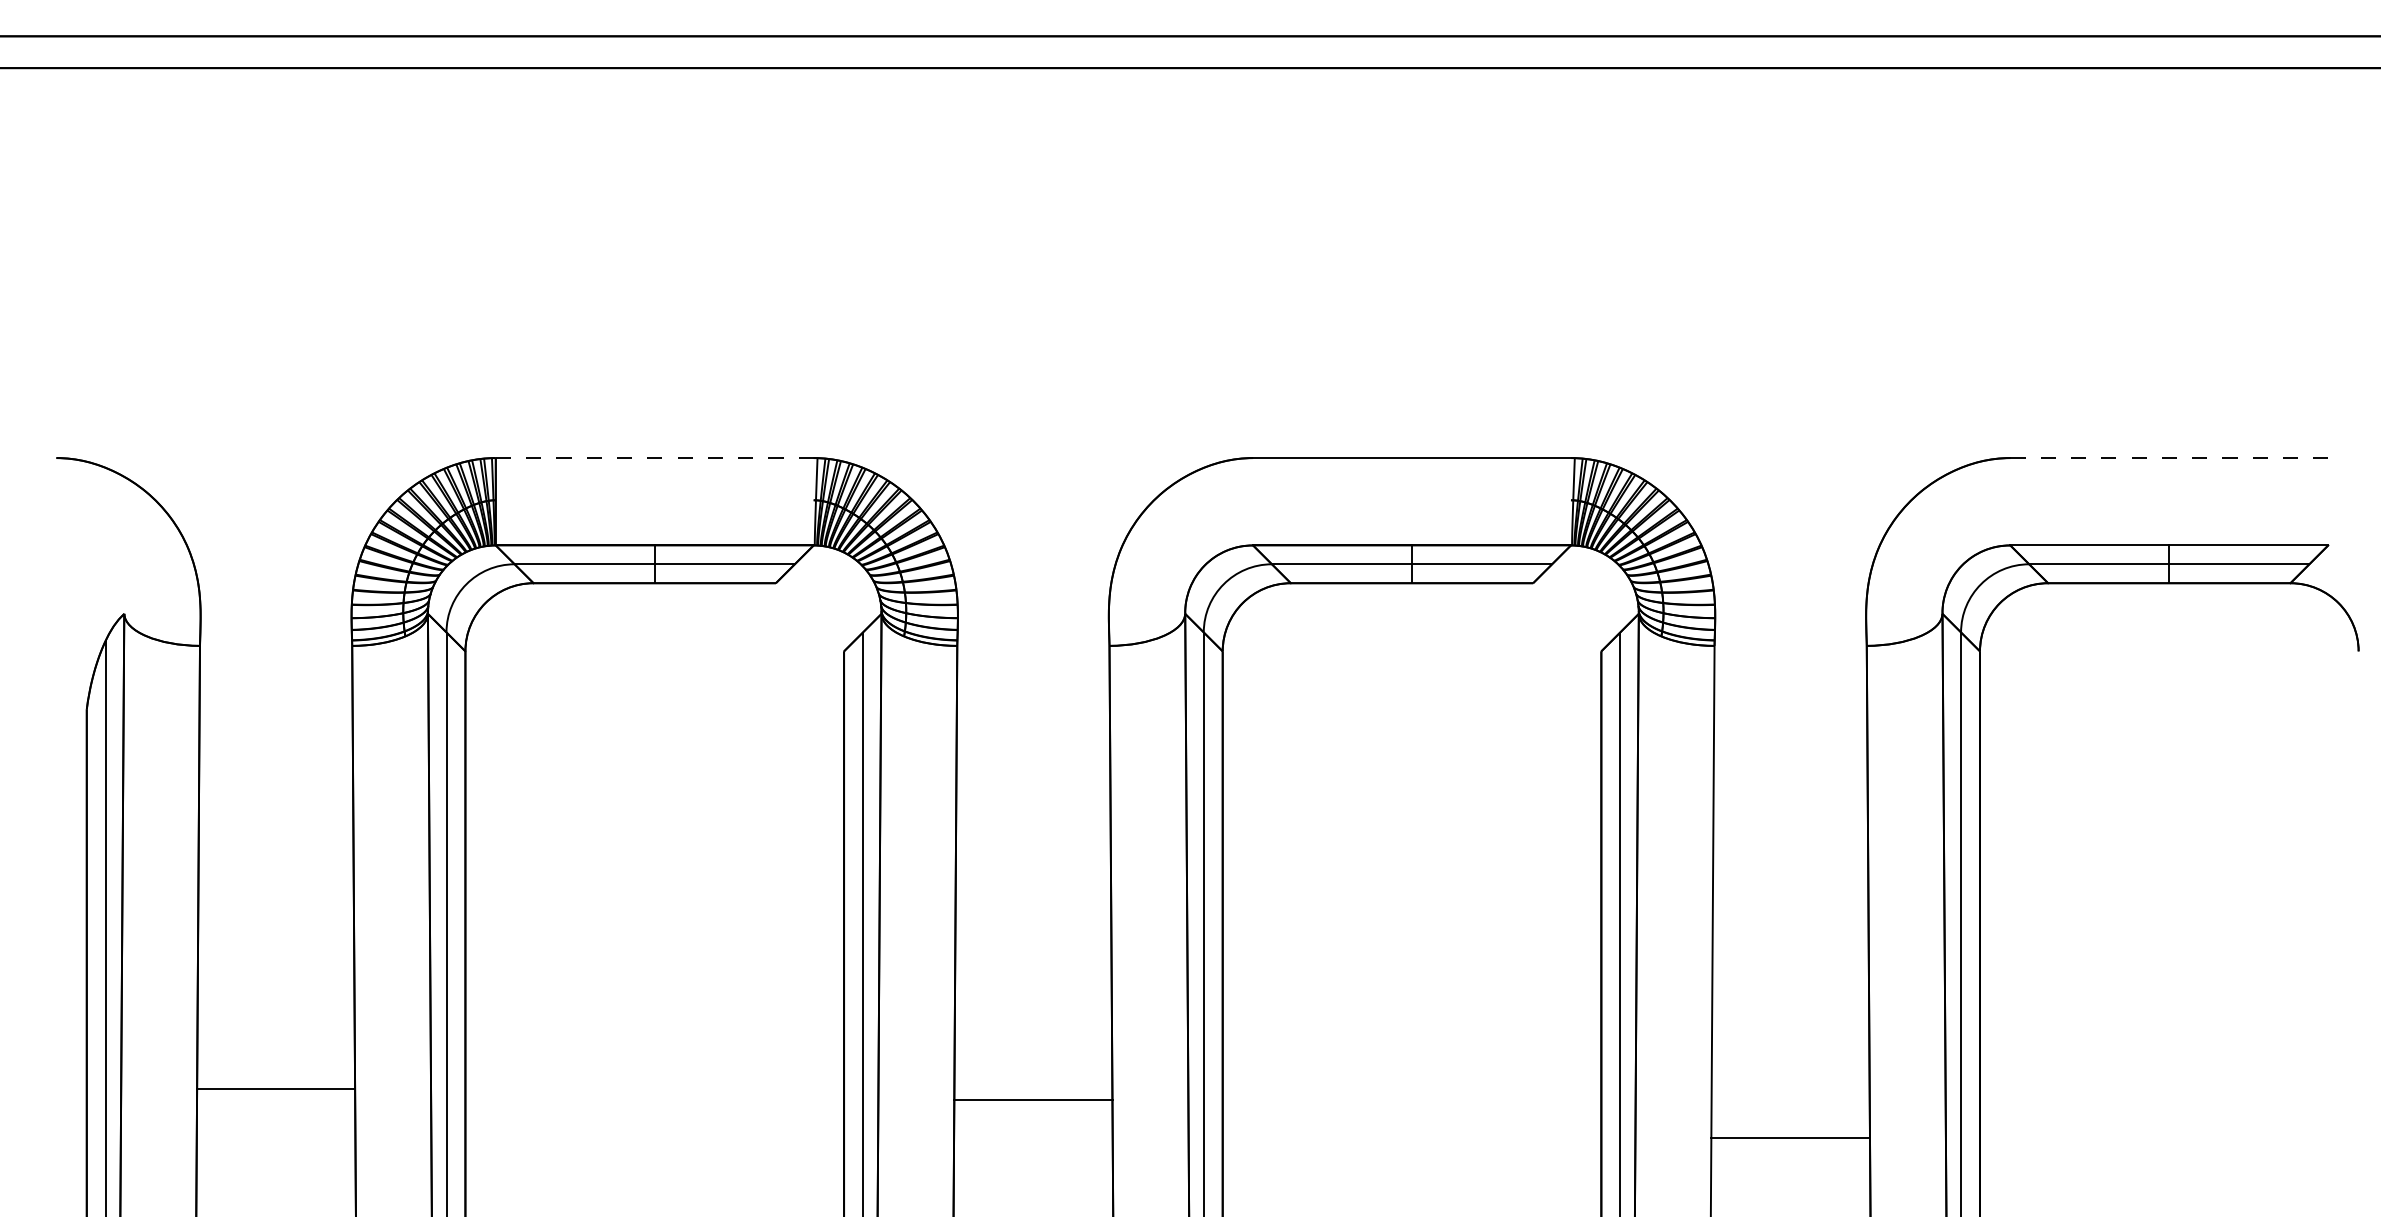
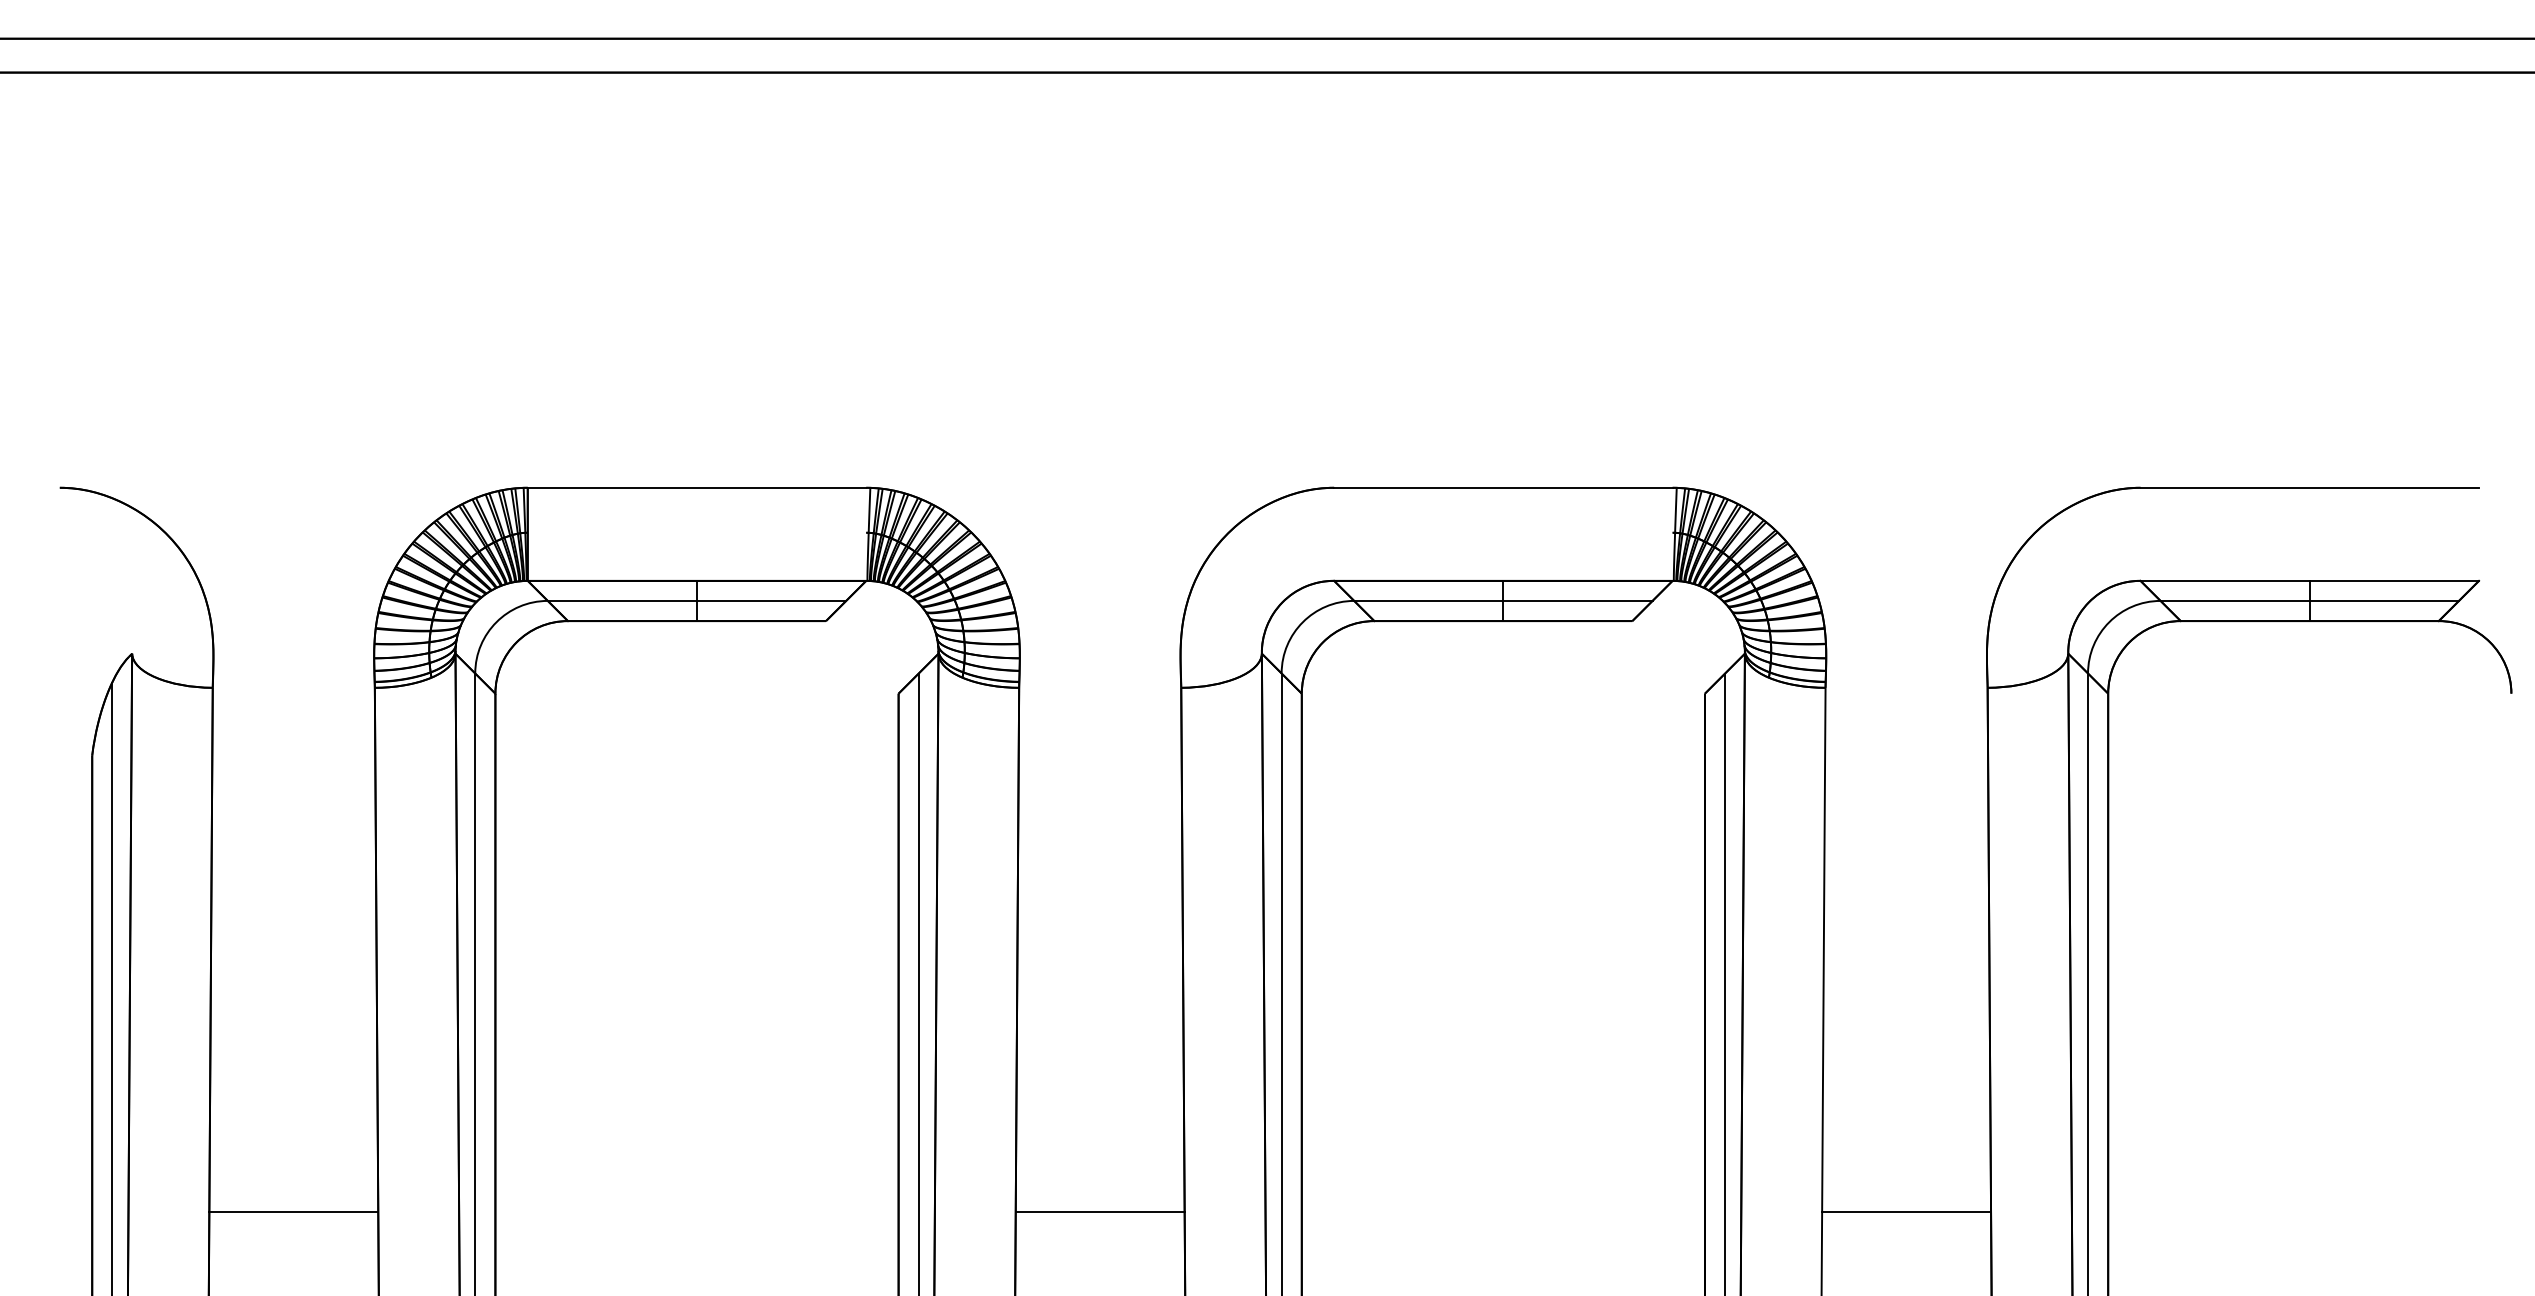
line: (655, 457) -> (697, 487), dashed -> solid
line: (2169, 457) -> (2310, 487), dashed -> solid
line: (275, 1088) -> (293, 1211), moved
line: (1032, 1100) -> (1099, 1211), moved

